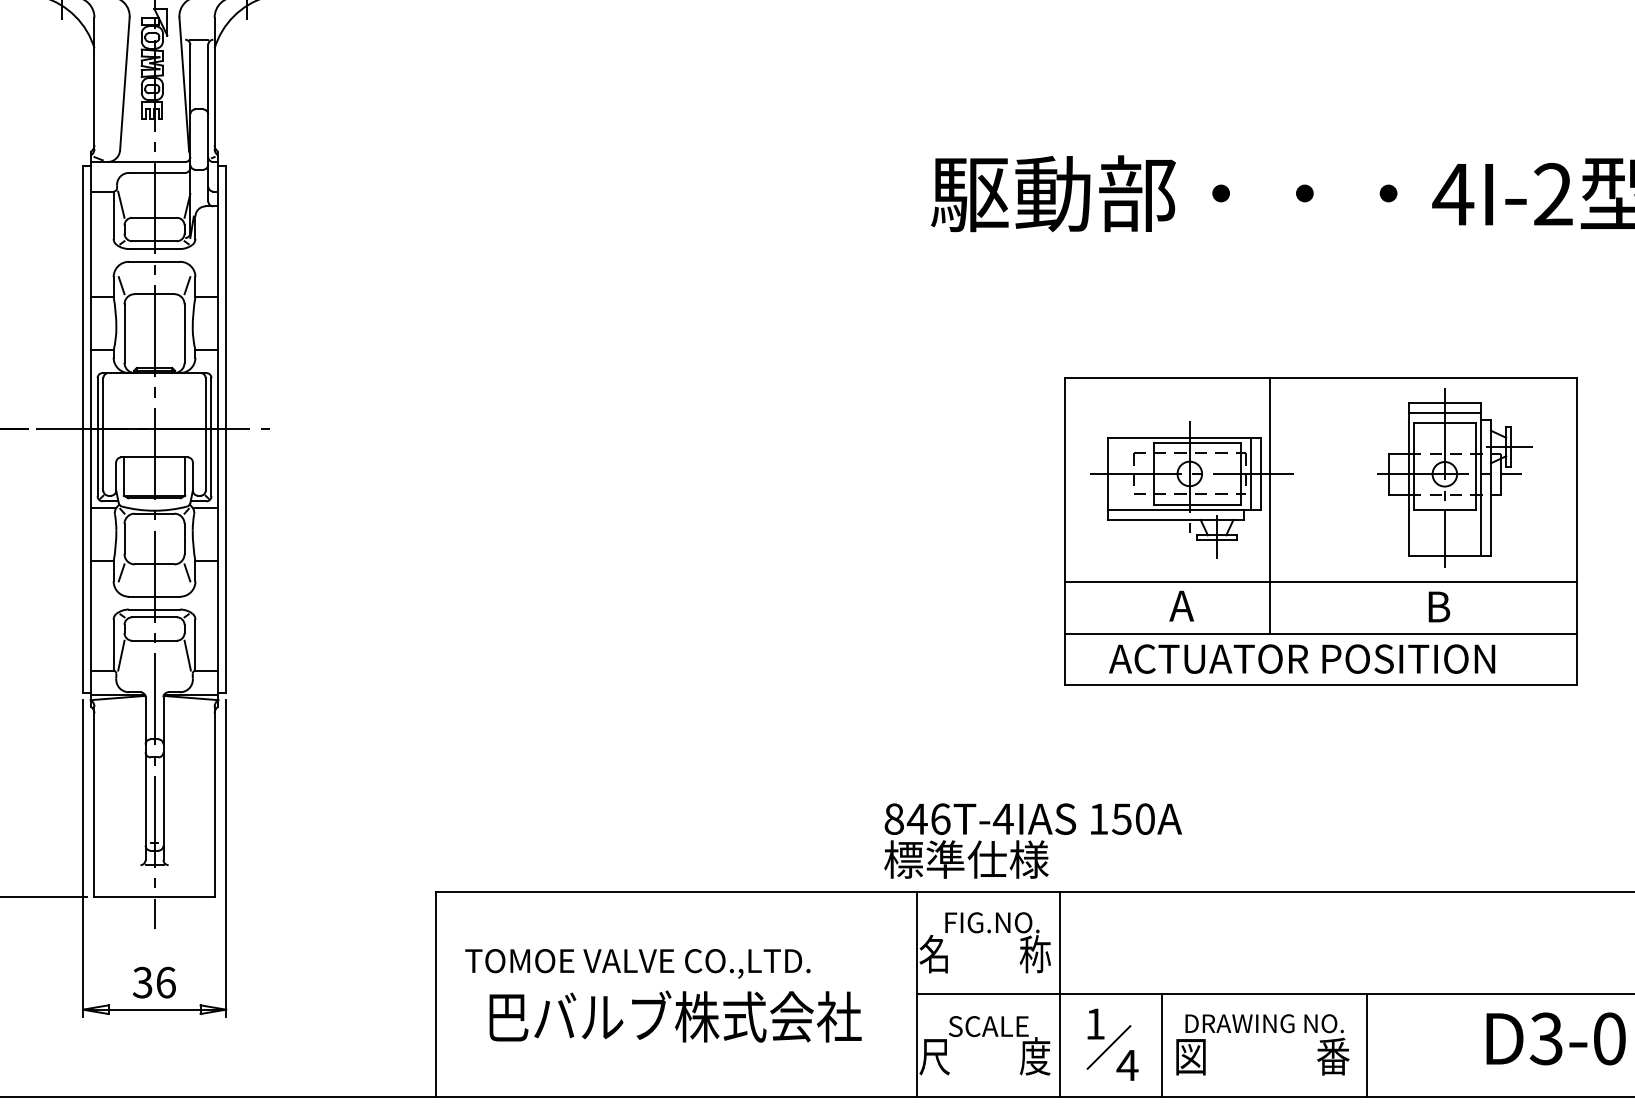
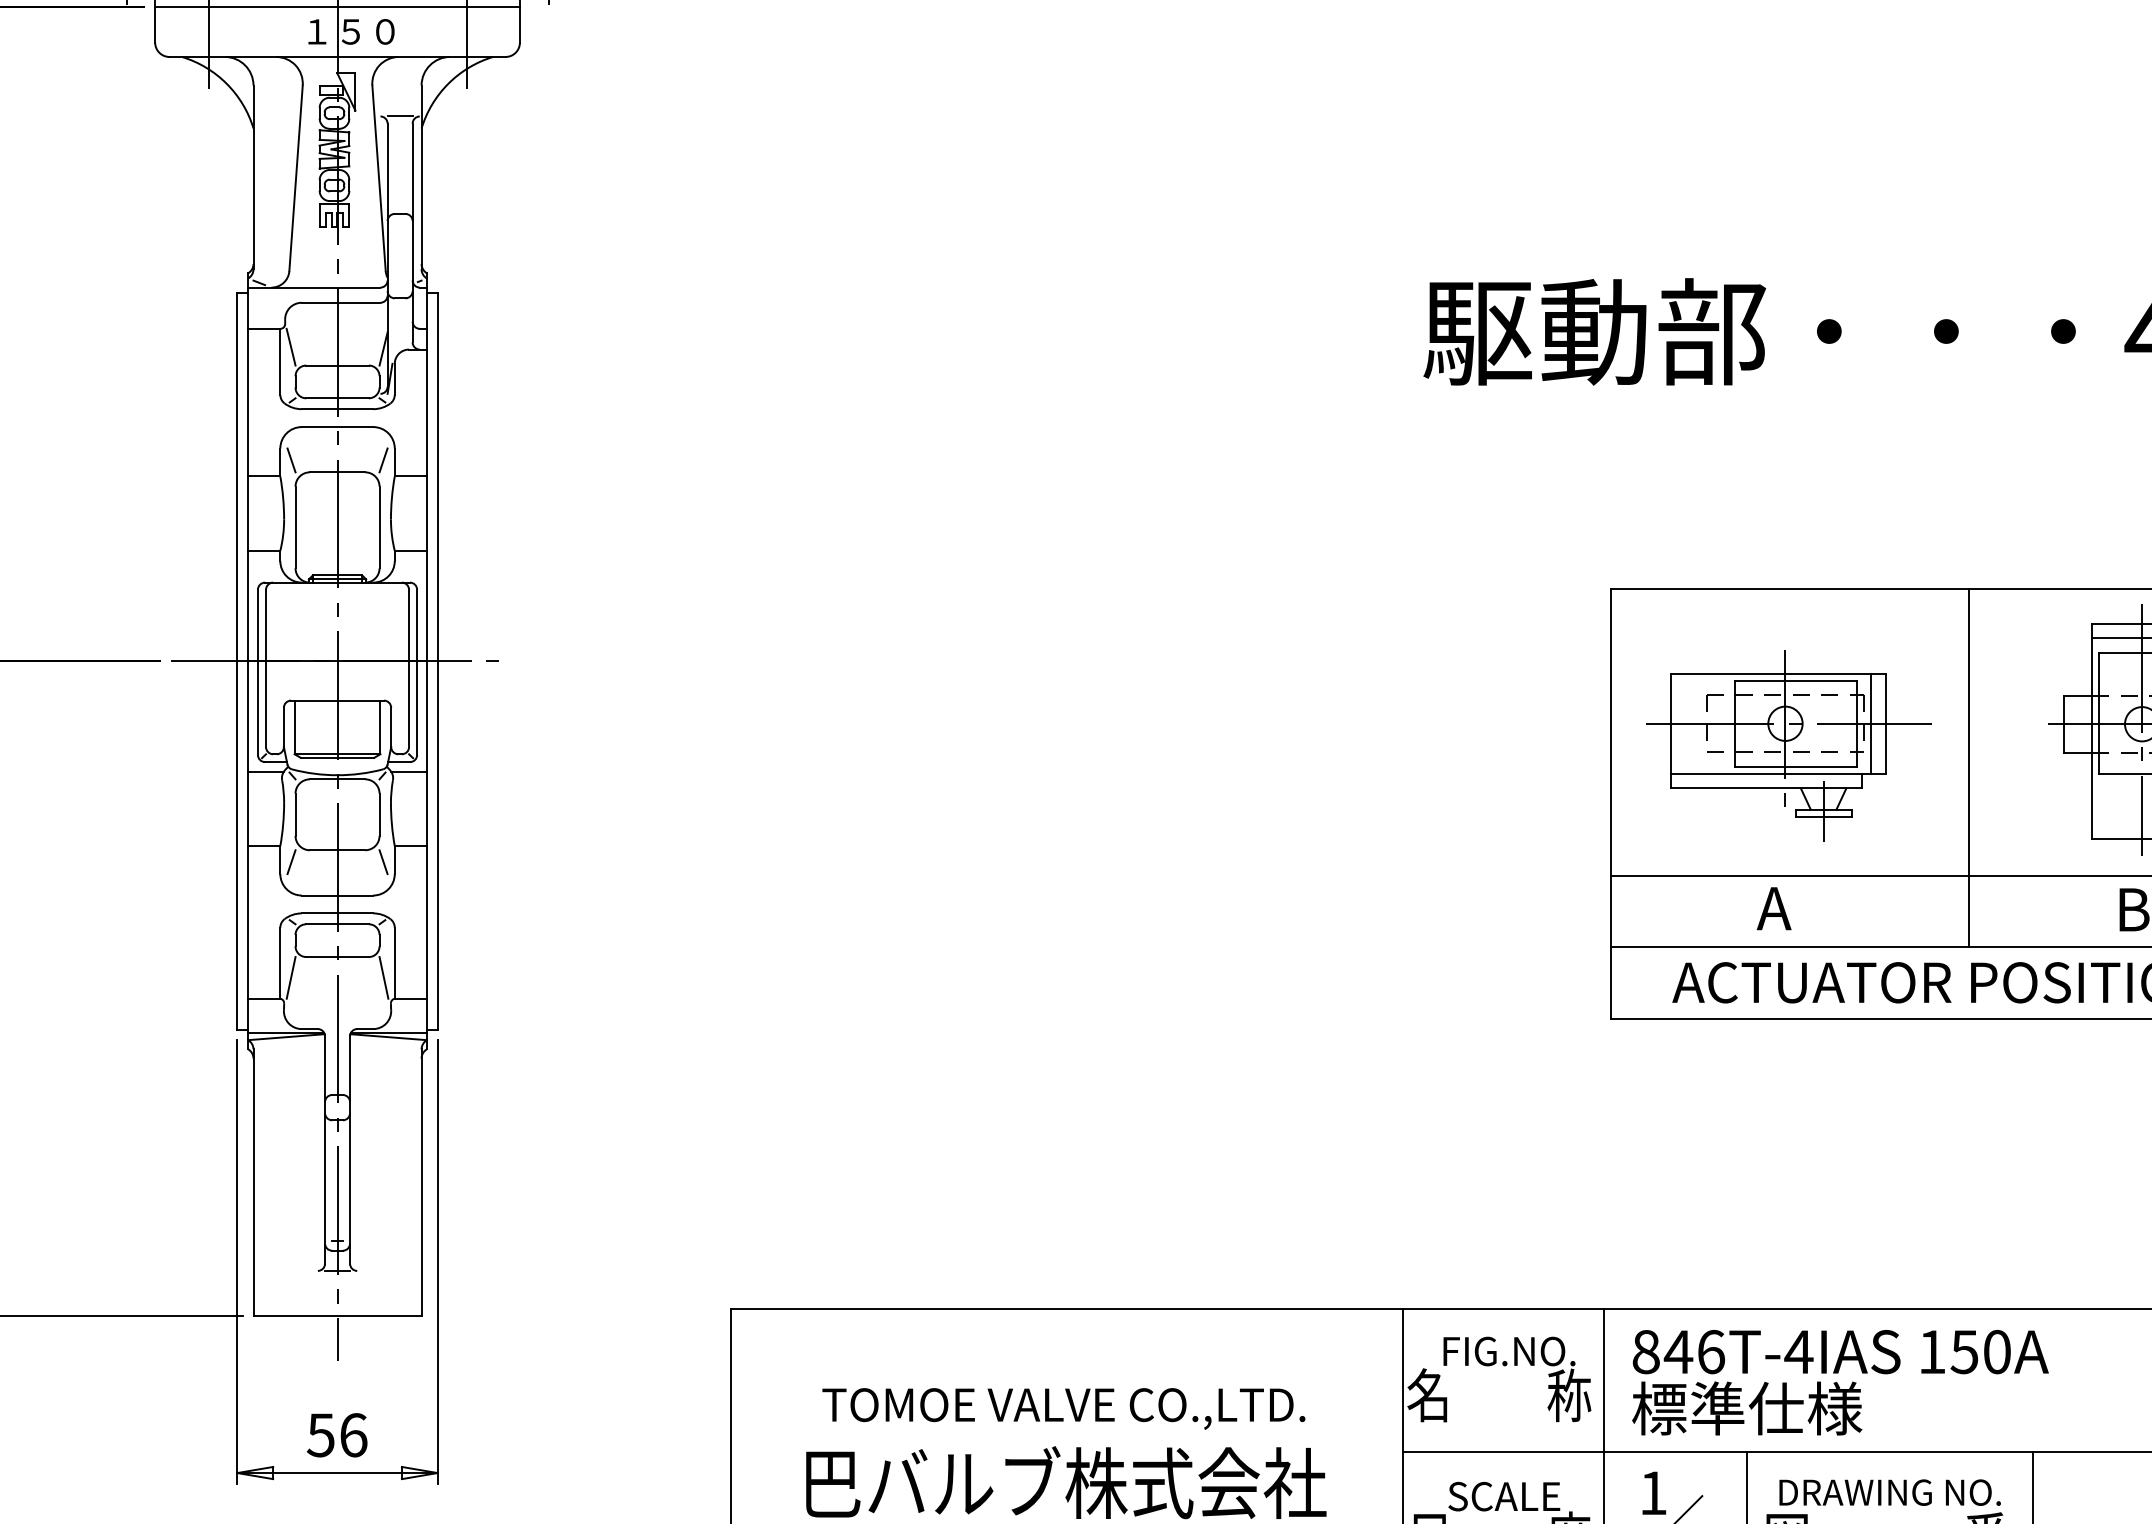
line: (1270, 505) -> (1969, 767), moved
text: (1032, 840) -> (1839, 1381), moved
text: (637, 963) -> (1063, 1408), moved
text: (142, 981) -> (320, 1433), 36 -> 56

